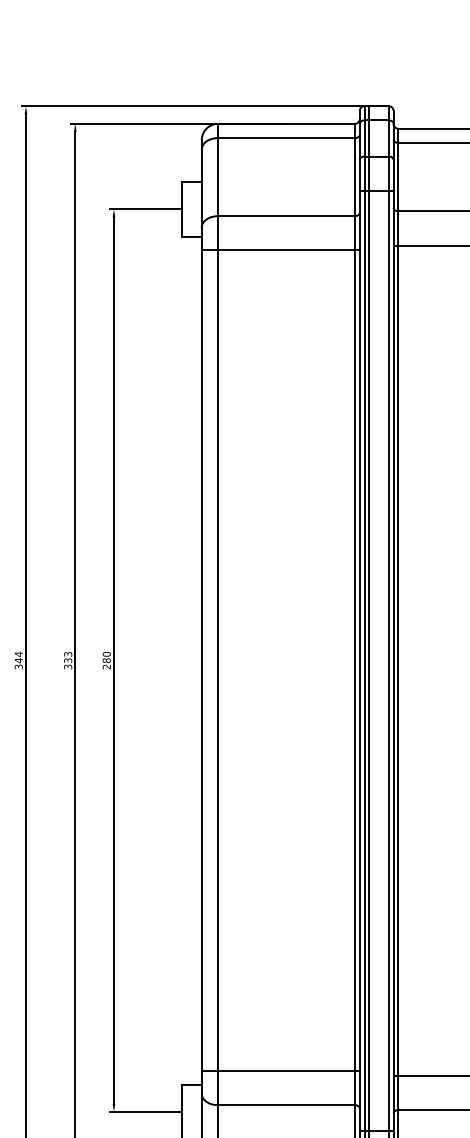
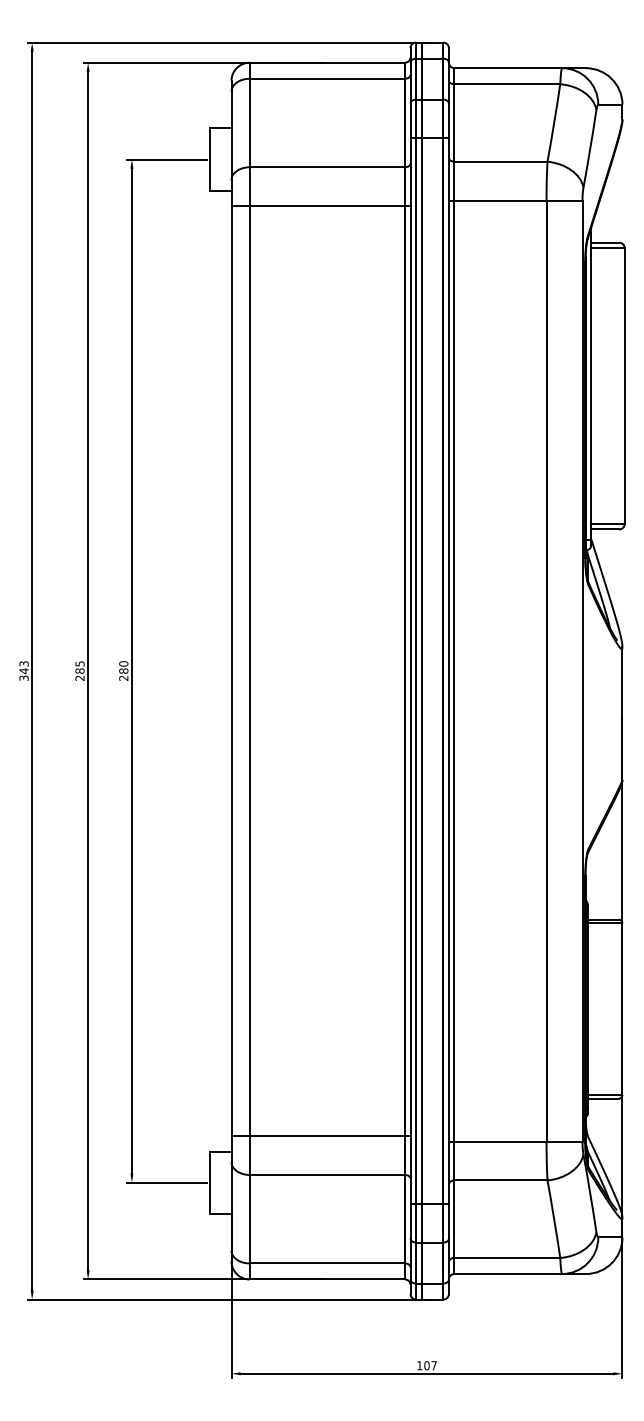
text: (18, 653) -> (23, 663), 344 -> 343
text: (67, 660) -> (79, 670), 333 -> 285

